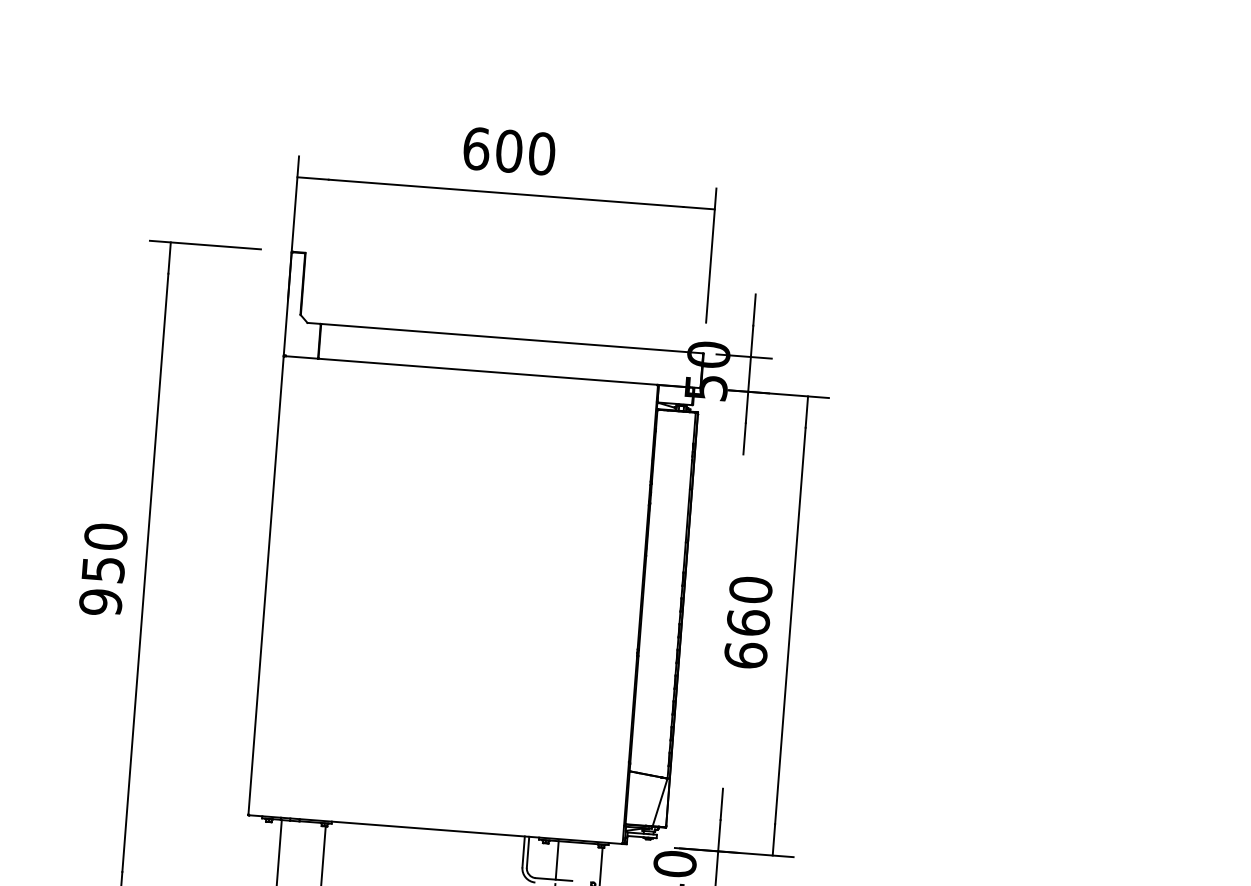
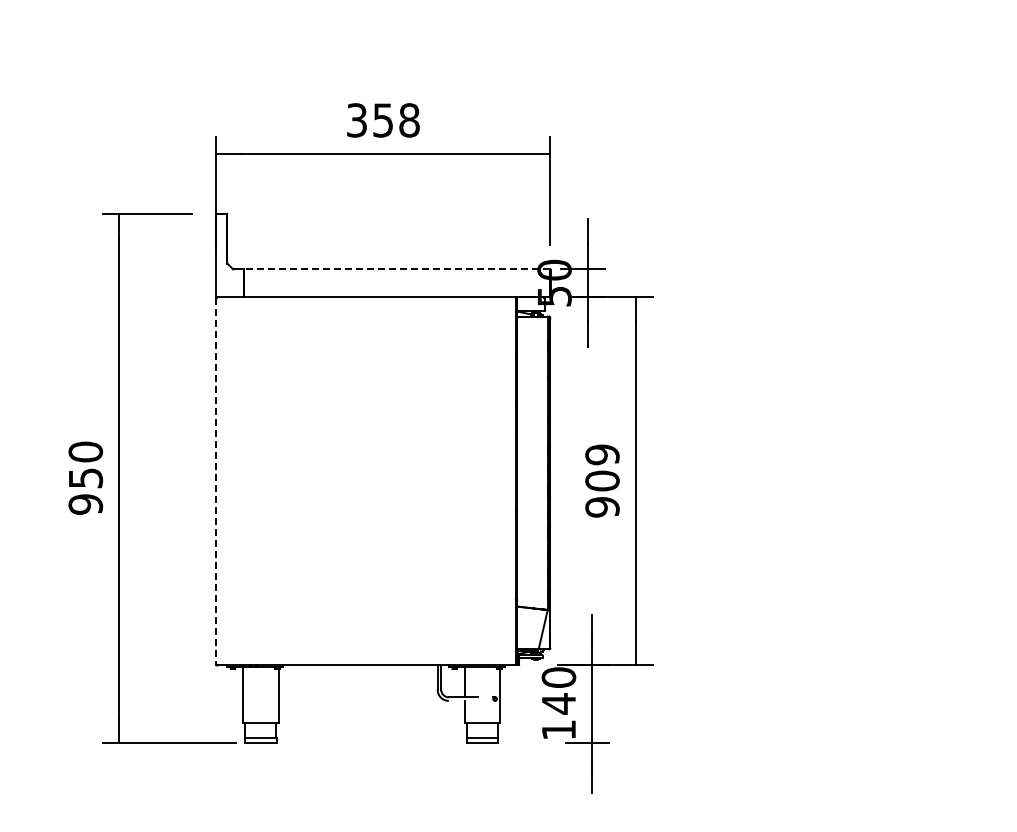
text: (509, 151) -> (383, 120), 600 -> 358
line: (512, 338) -> (397, 269), solid -> dashed
line: (266, 586) -> (216, 481), solid -> dashed
text: (748, 622) -> (602, 480), 660 -> 909

